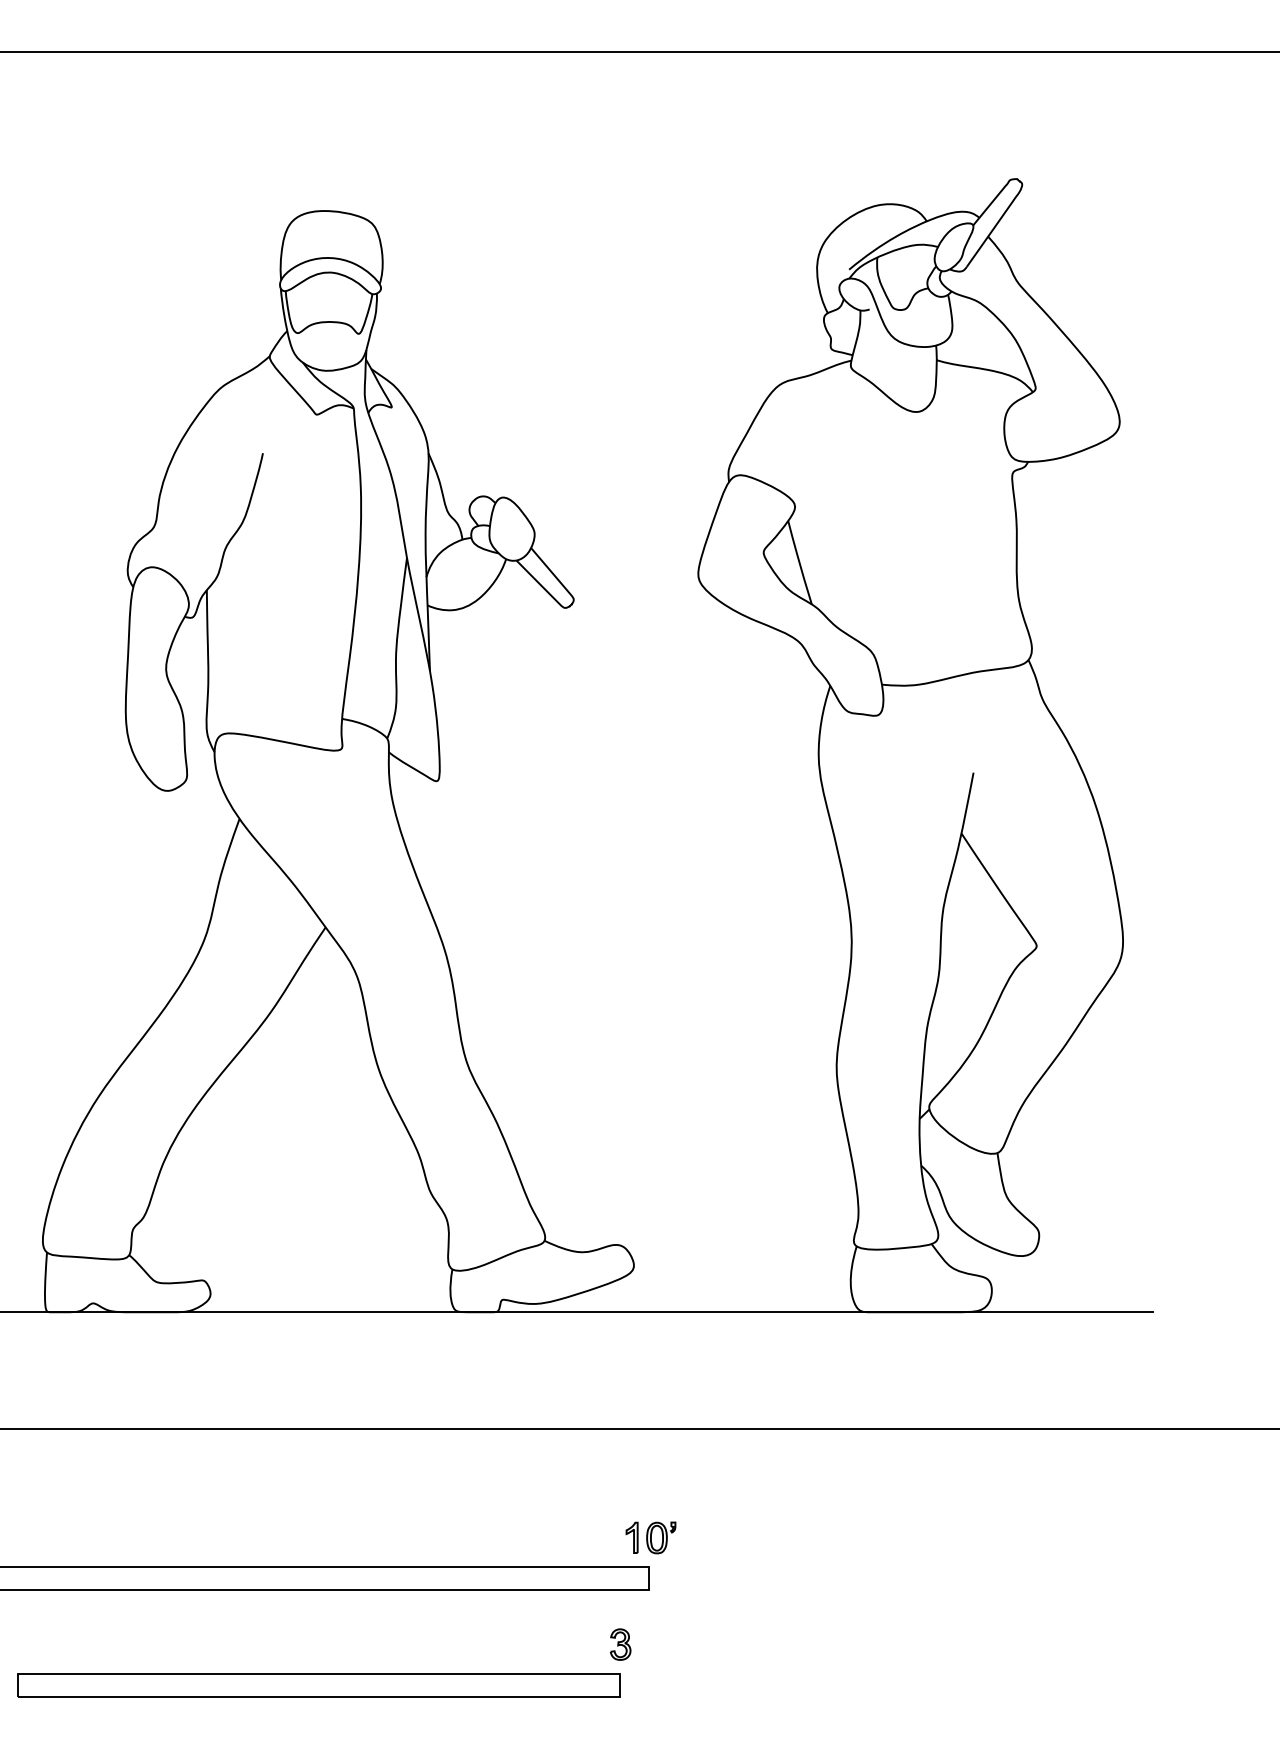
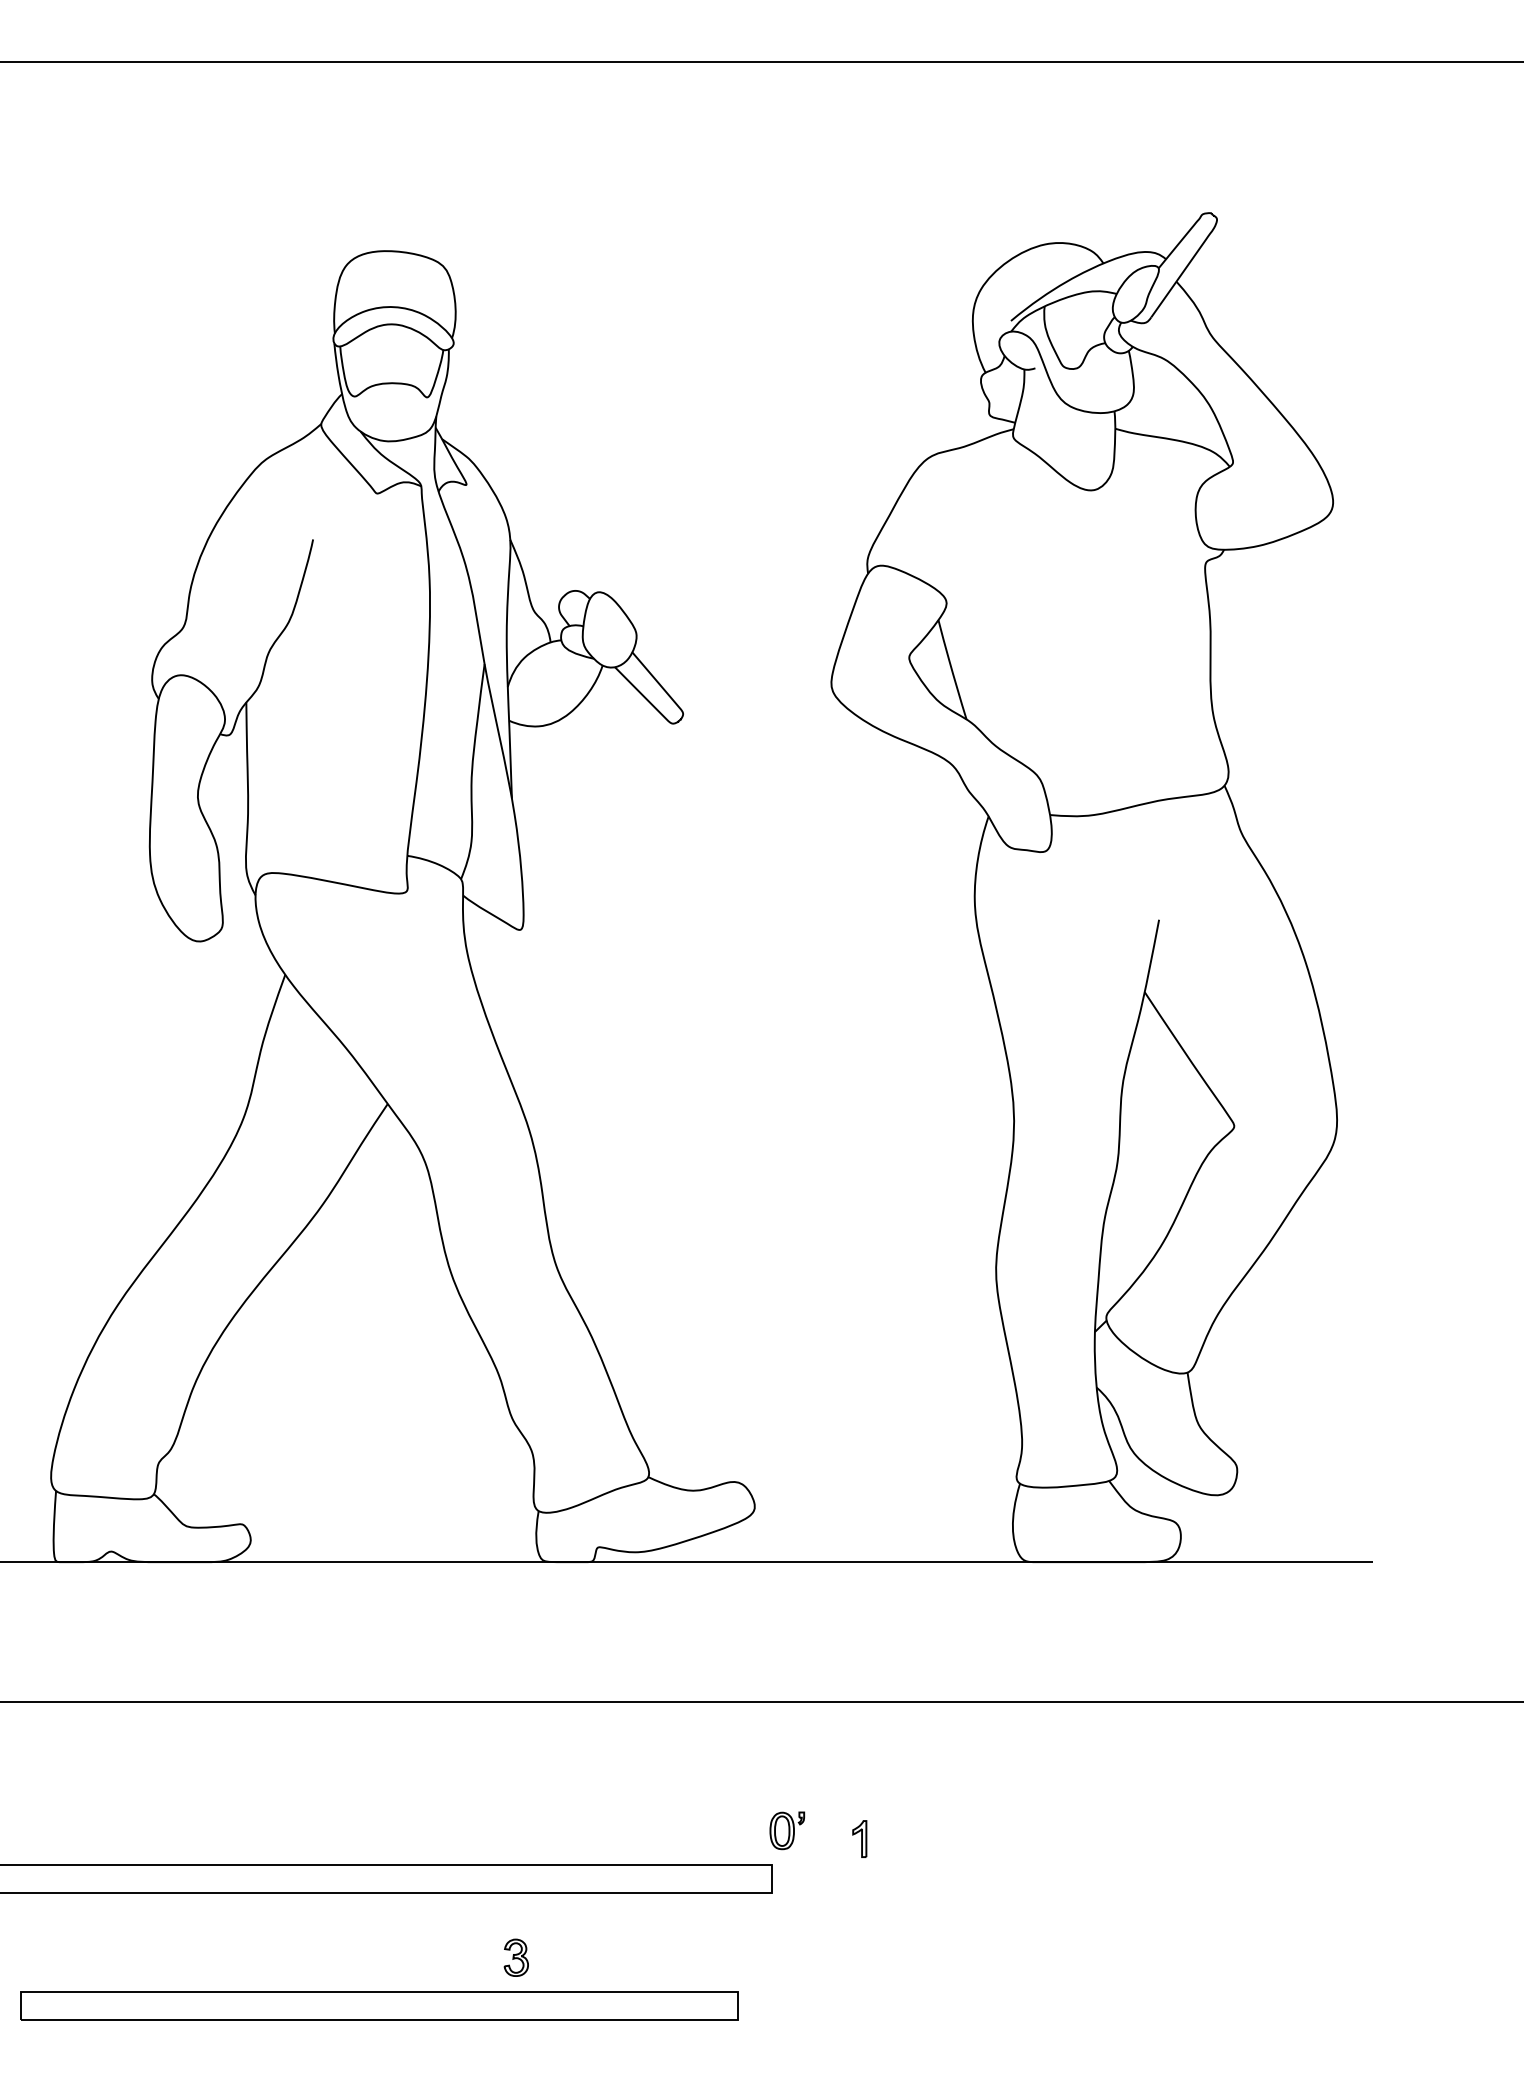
part: (631, 1537) -> (859, 1838), moved
part: (620, 1644) -> (516, 1957), moved

